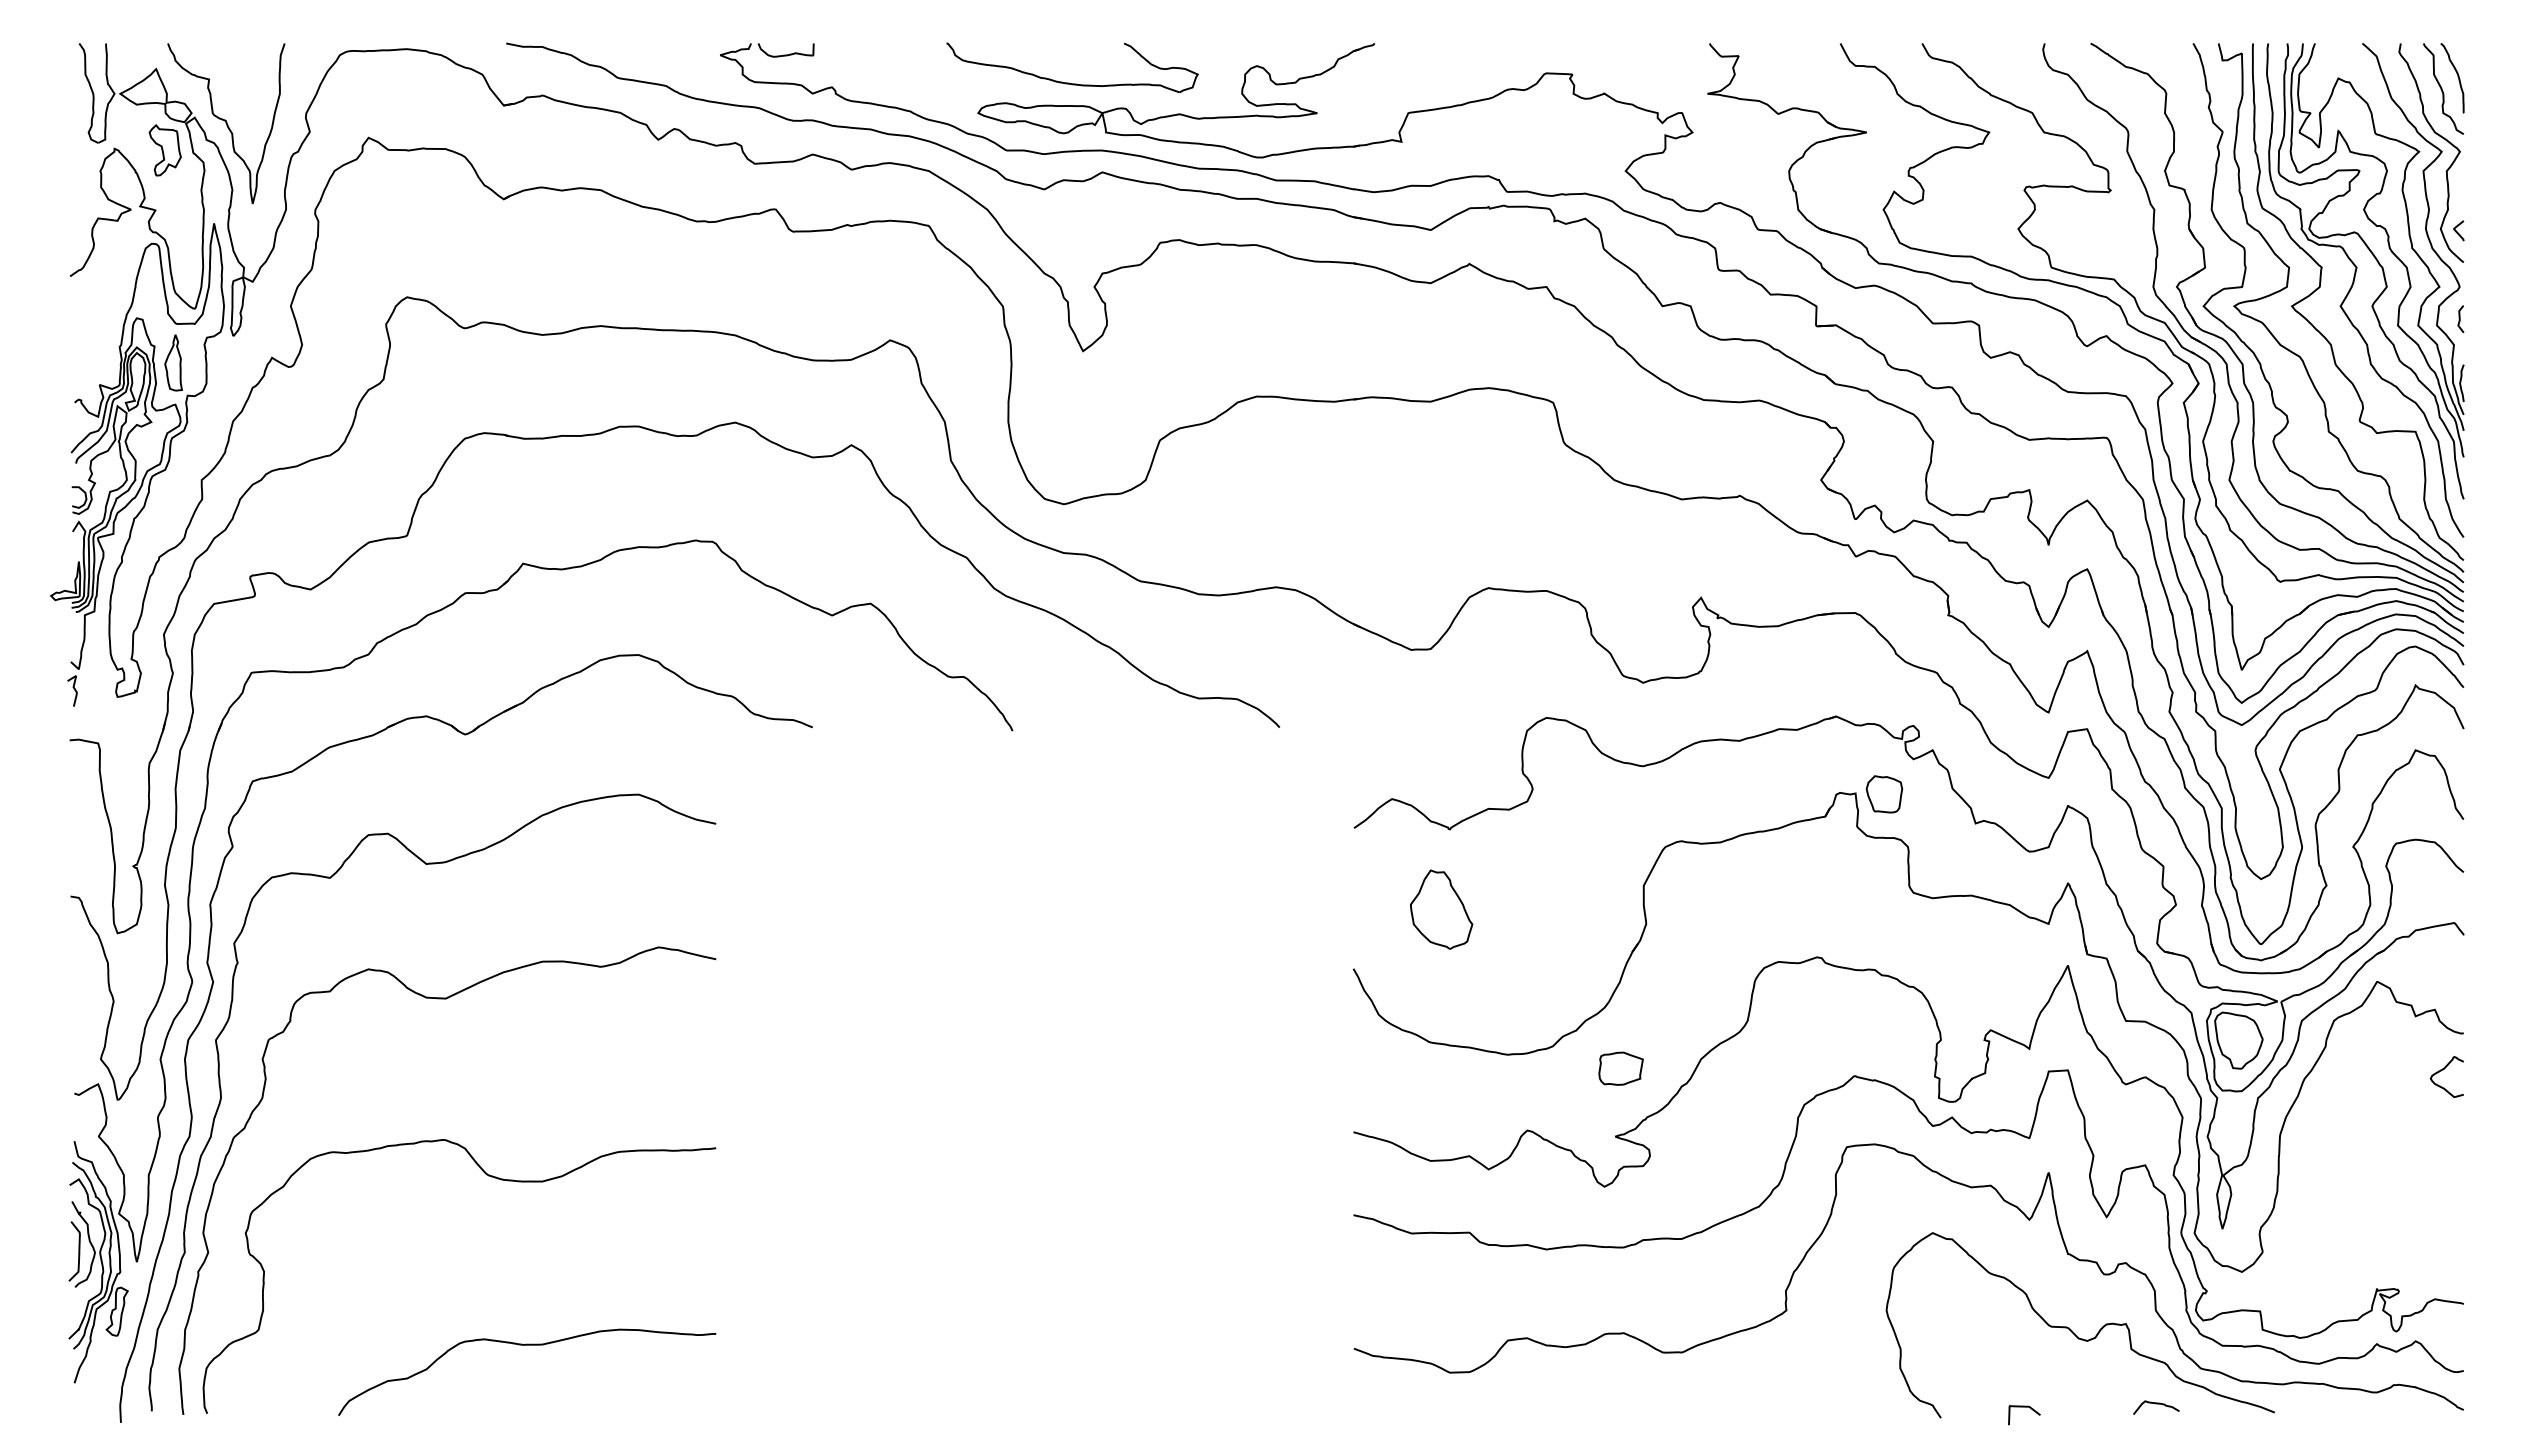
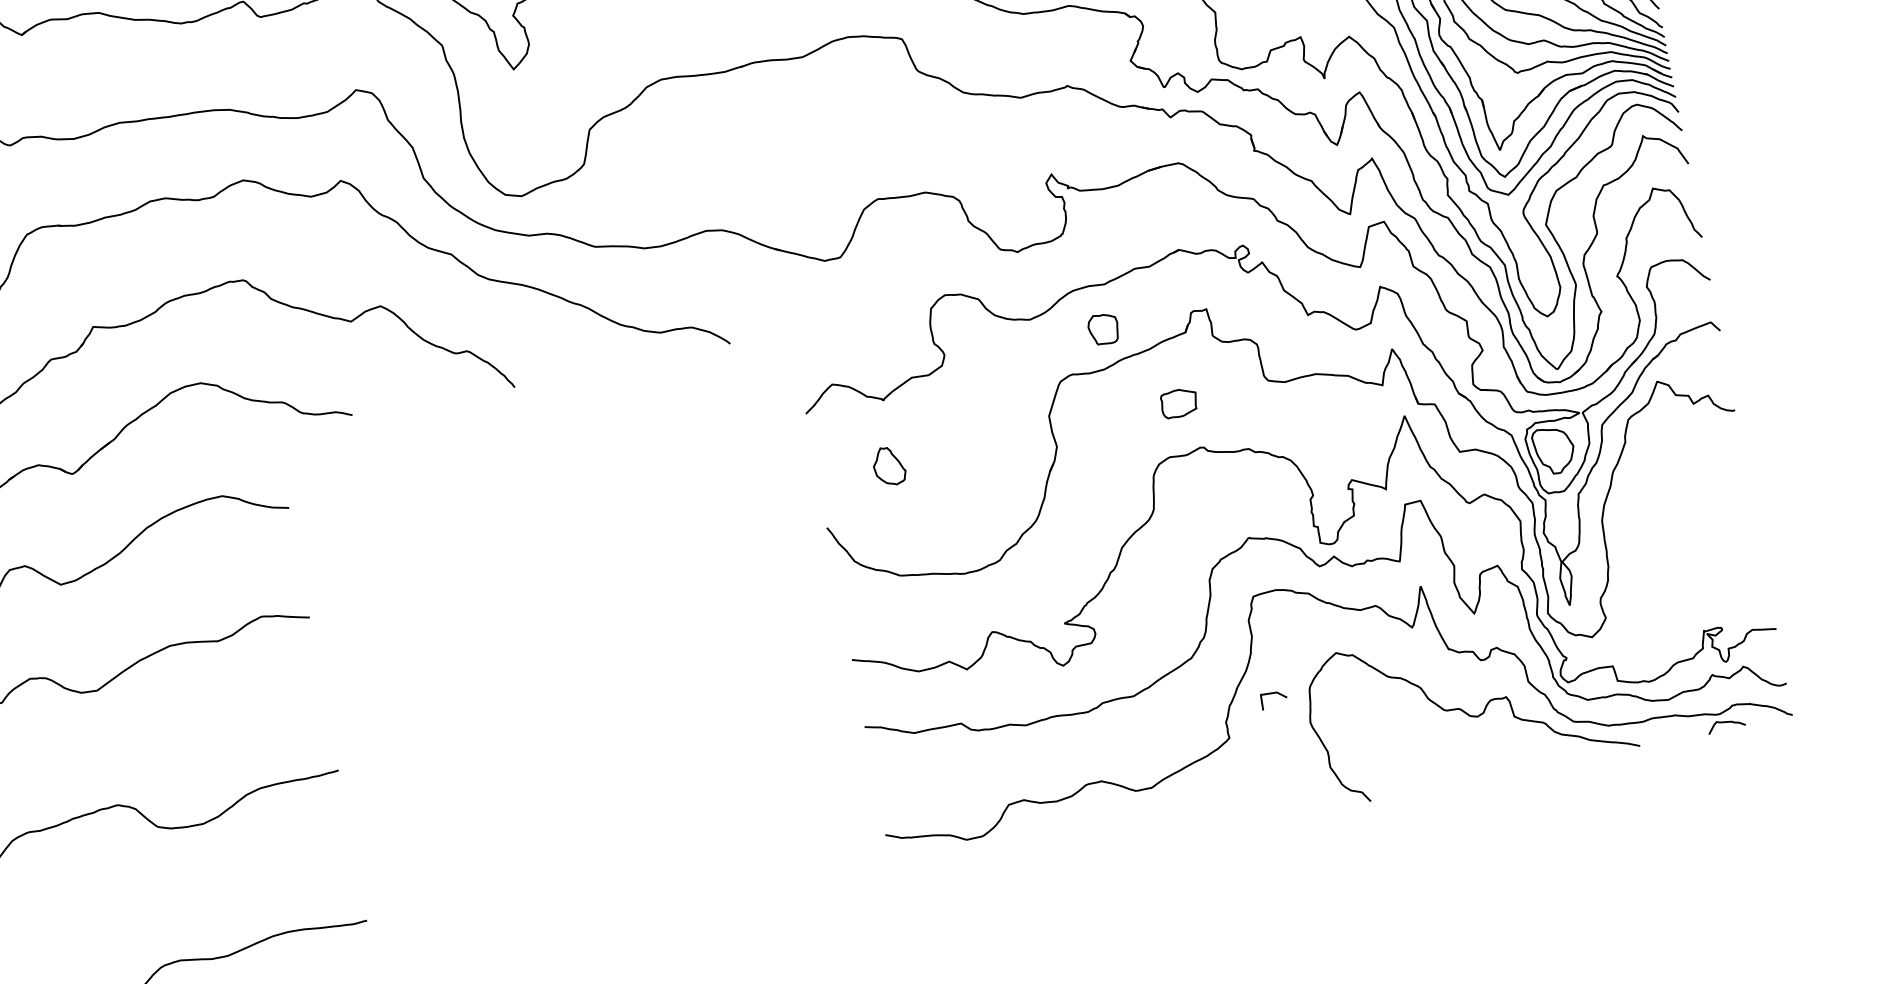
part: (1884, 794) -> (1103, 329), moved
part: (1441, 909) -> (889, 466), size x0.6
part: (1620, 1068) -> (1178, 403), moved
curve: (2443, 1070) -> (1724, 443), removed
curve: (2156, 1404) -> (1726, 722), moved
curve: (2024, 1407) -> (1273, 693), moved

